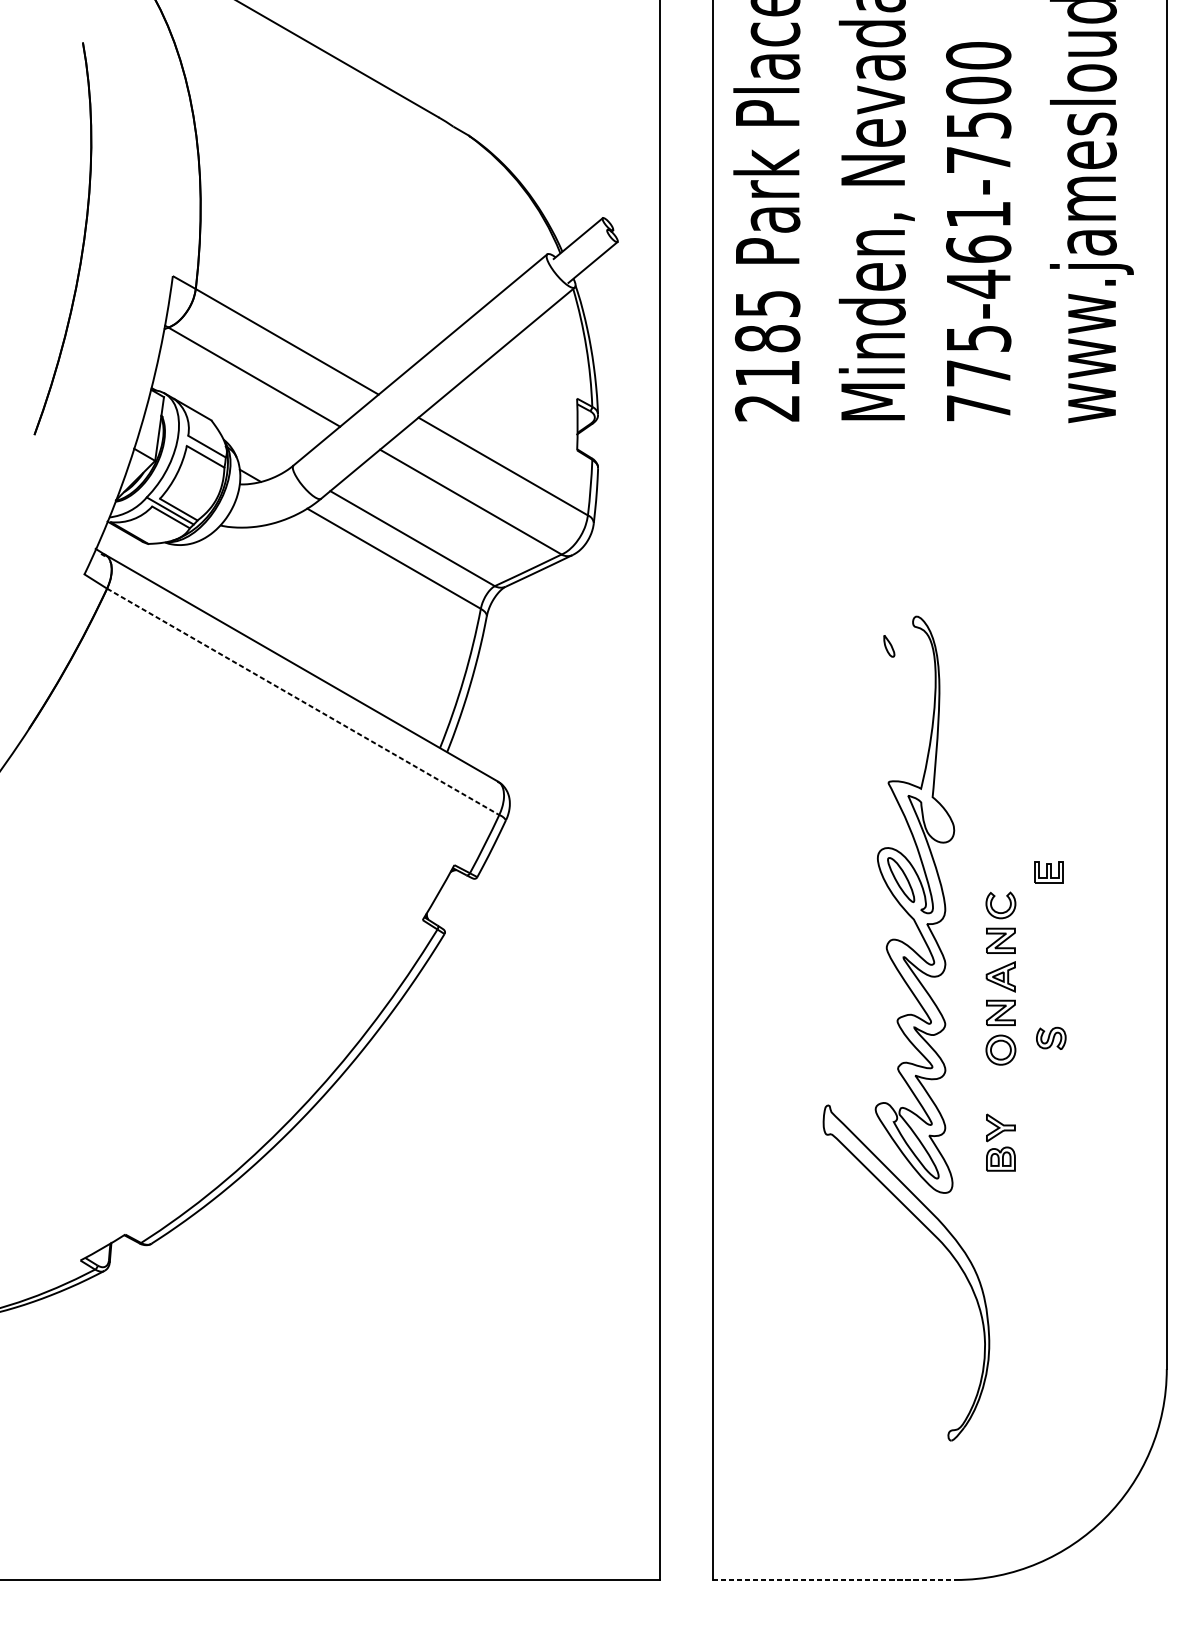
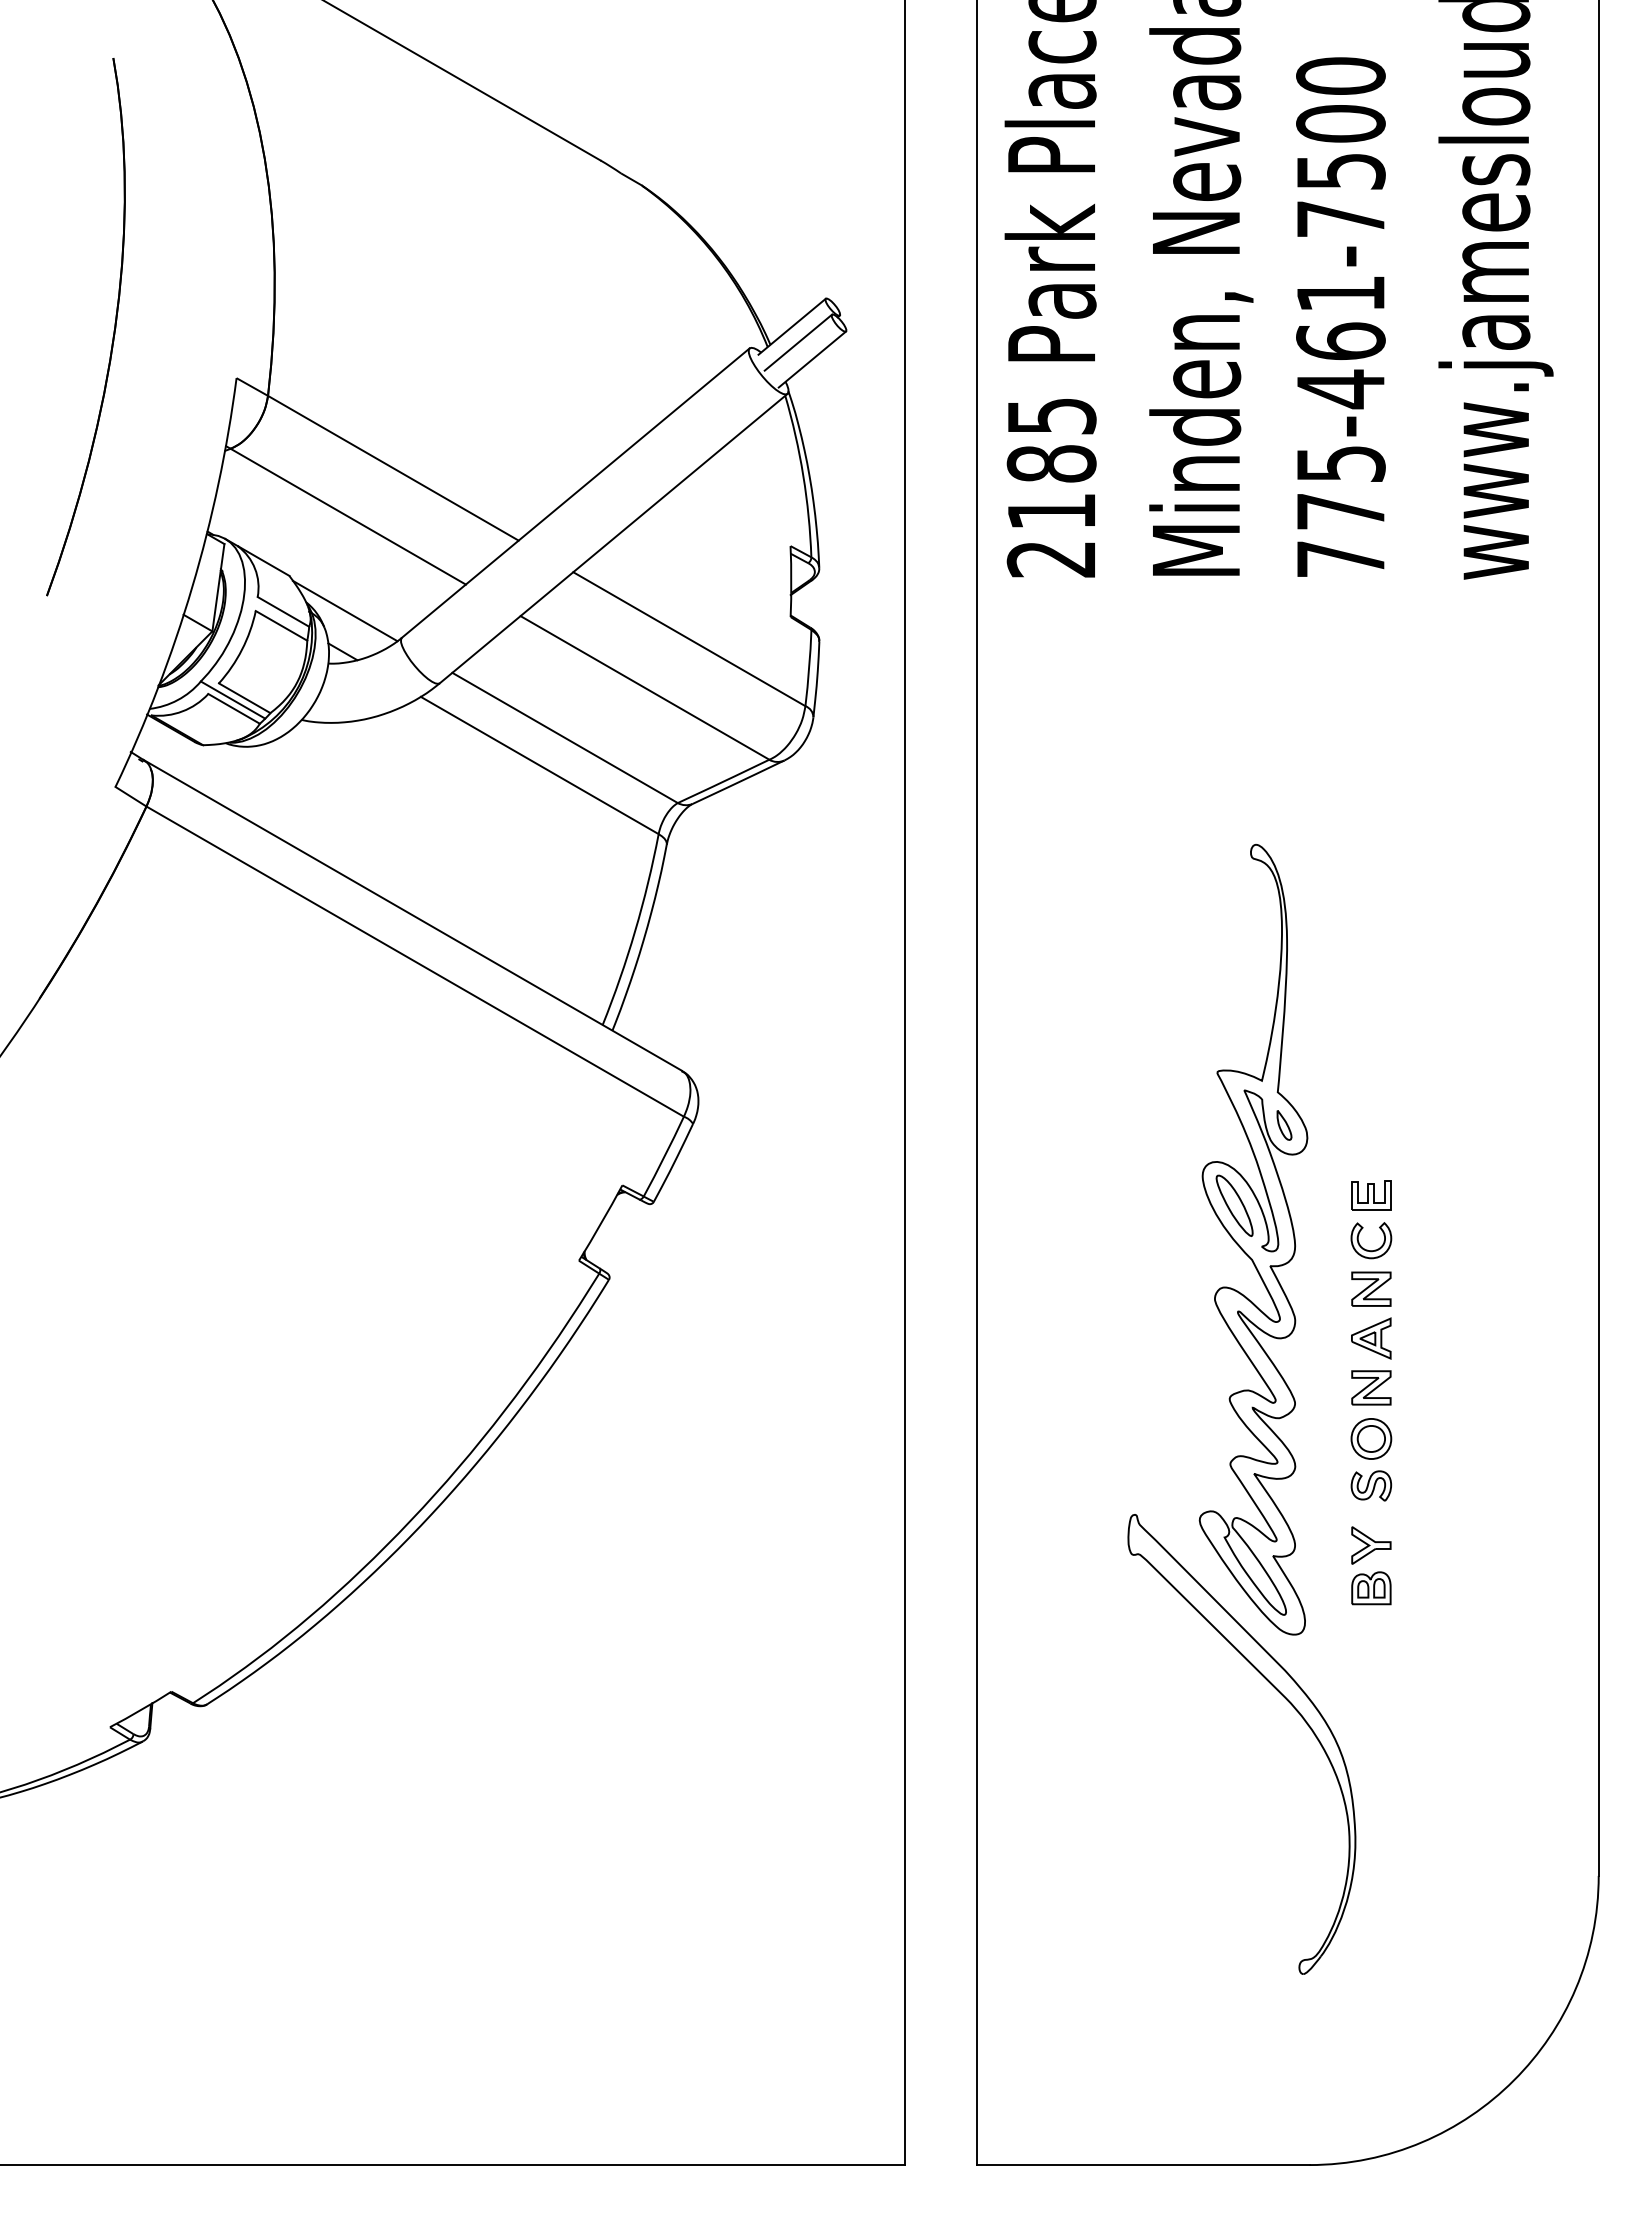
line: (582, 250) -> (798, 342), added
line: (251, 445) -> (344, 610), added
part: (889, 646) -> (1284, 1125), moved
line: (303, 701) -> (415, 961), dashed -> solid
part: (1049, 872) -> (1371, 1195), moved
part: (1051, 1038) -> (1371, 1485), moved
line: (834, 1580) -> (1143, 2165), dashed -> solid

